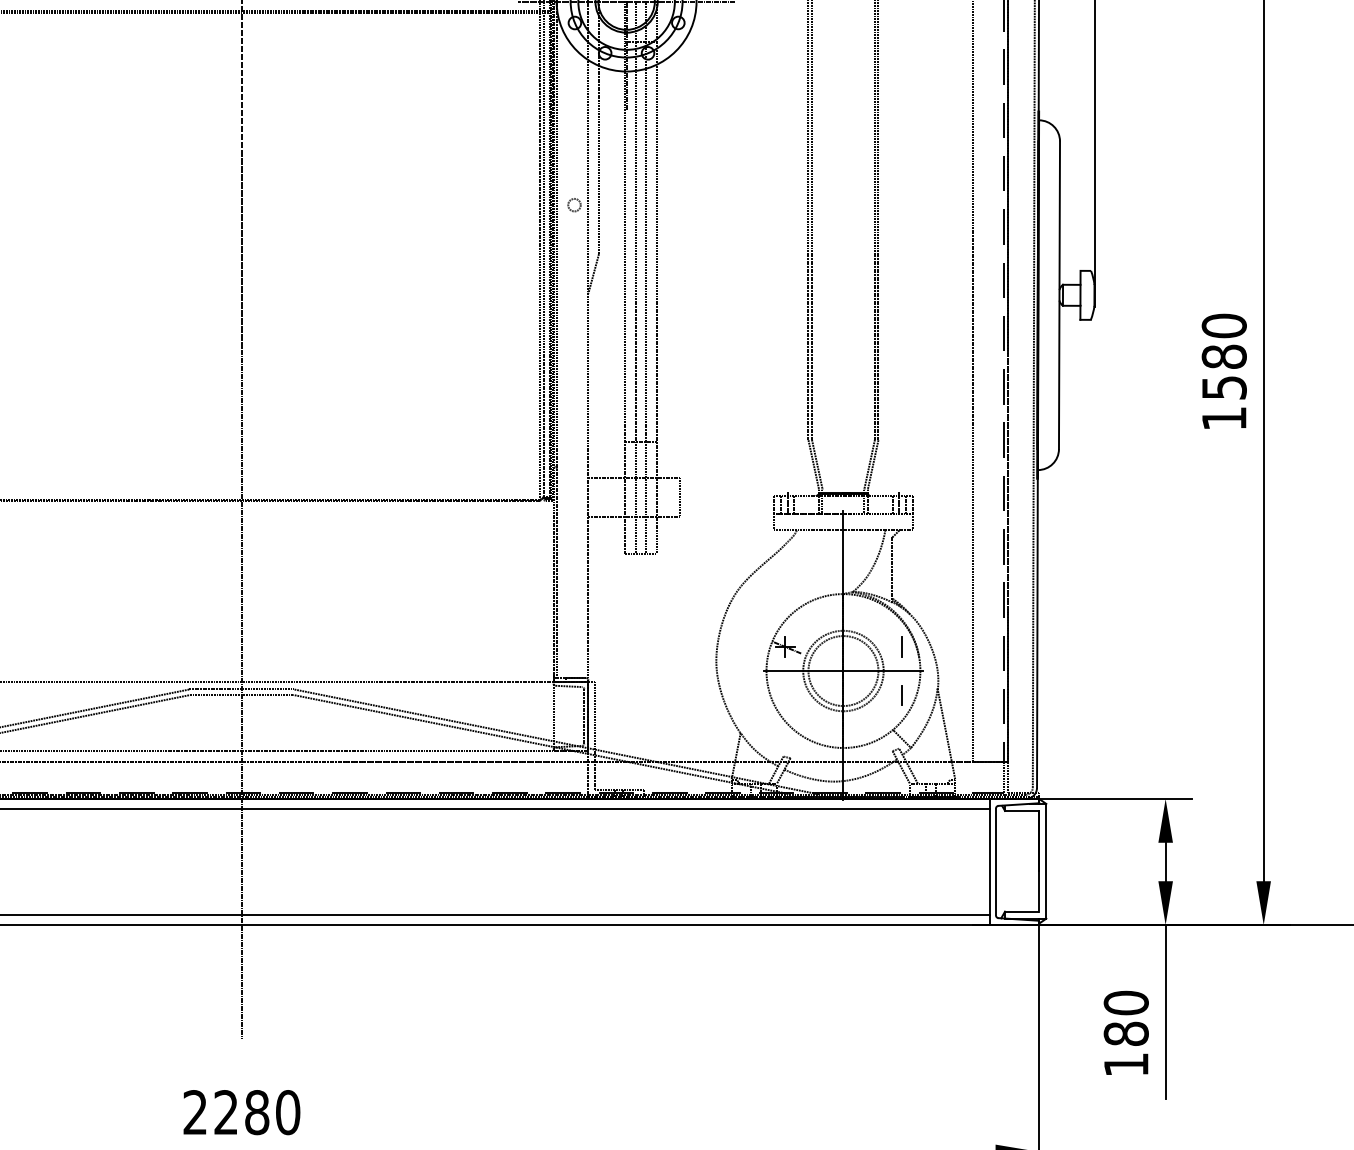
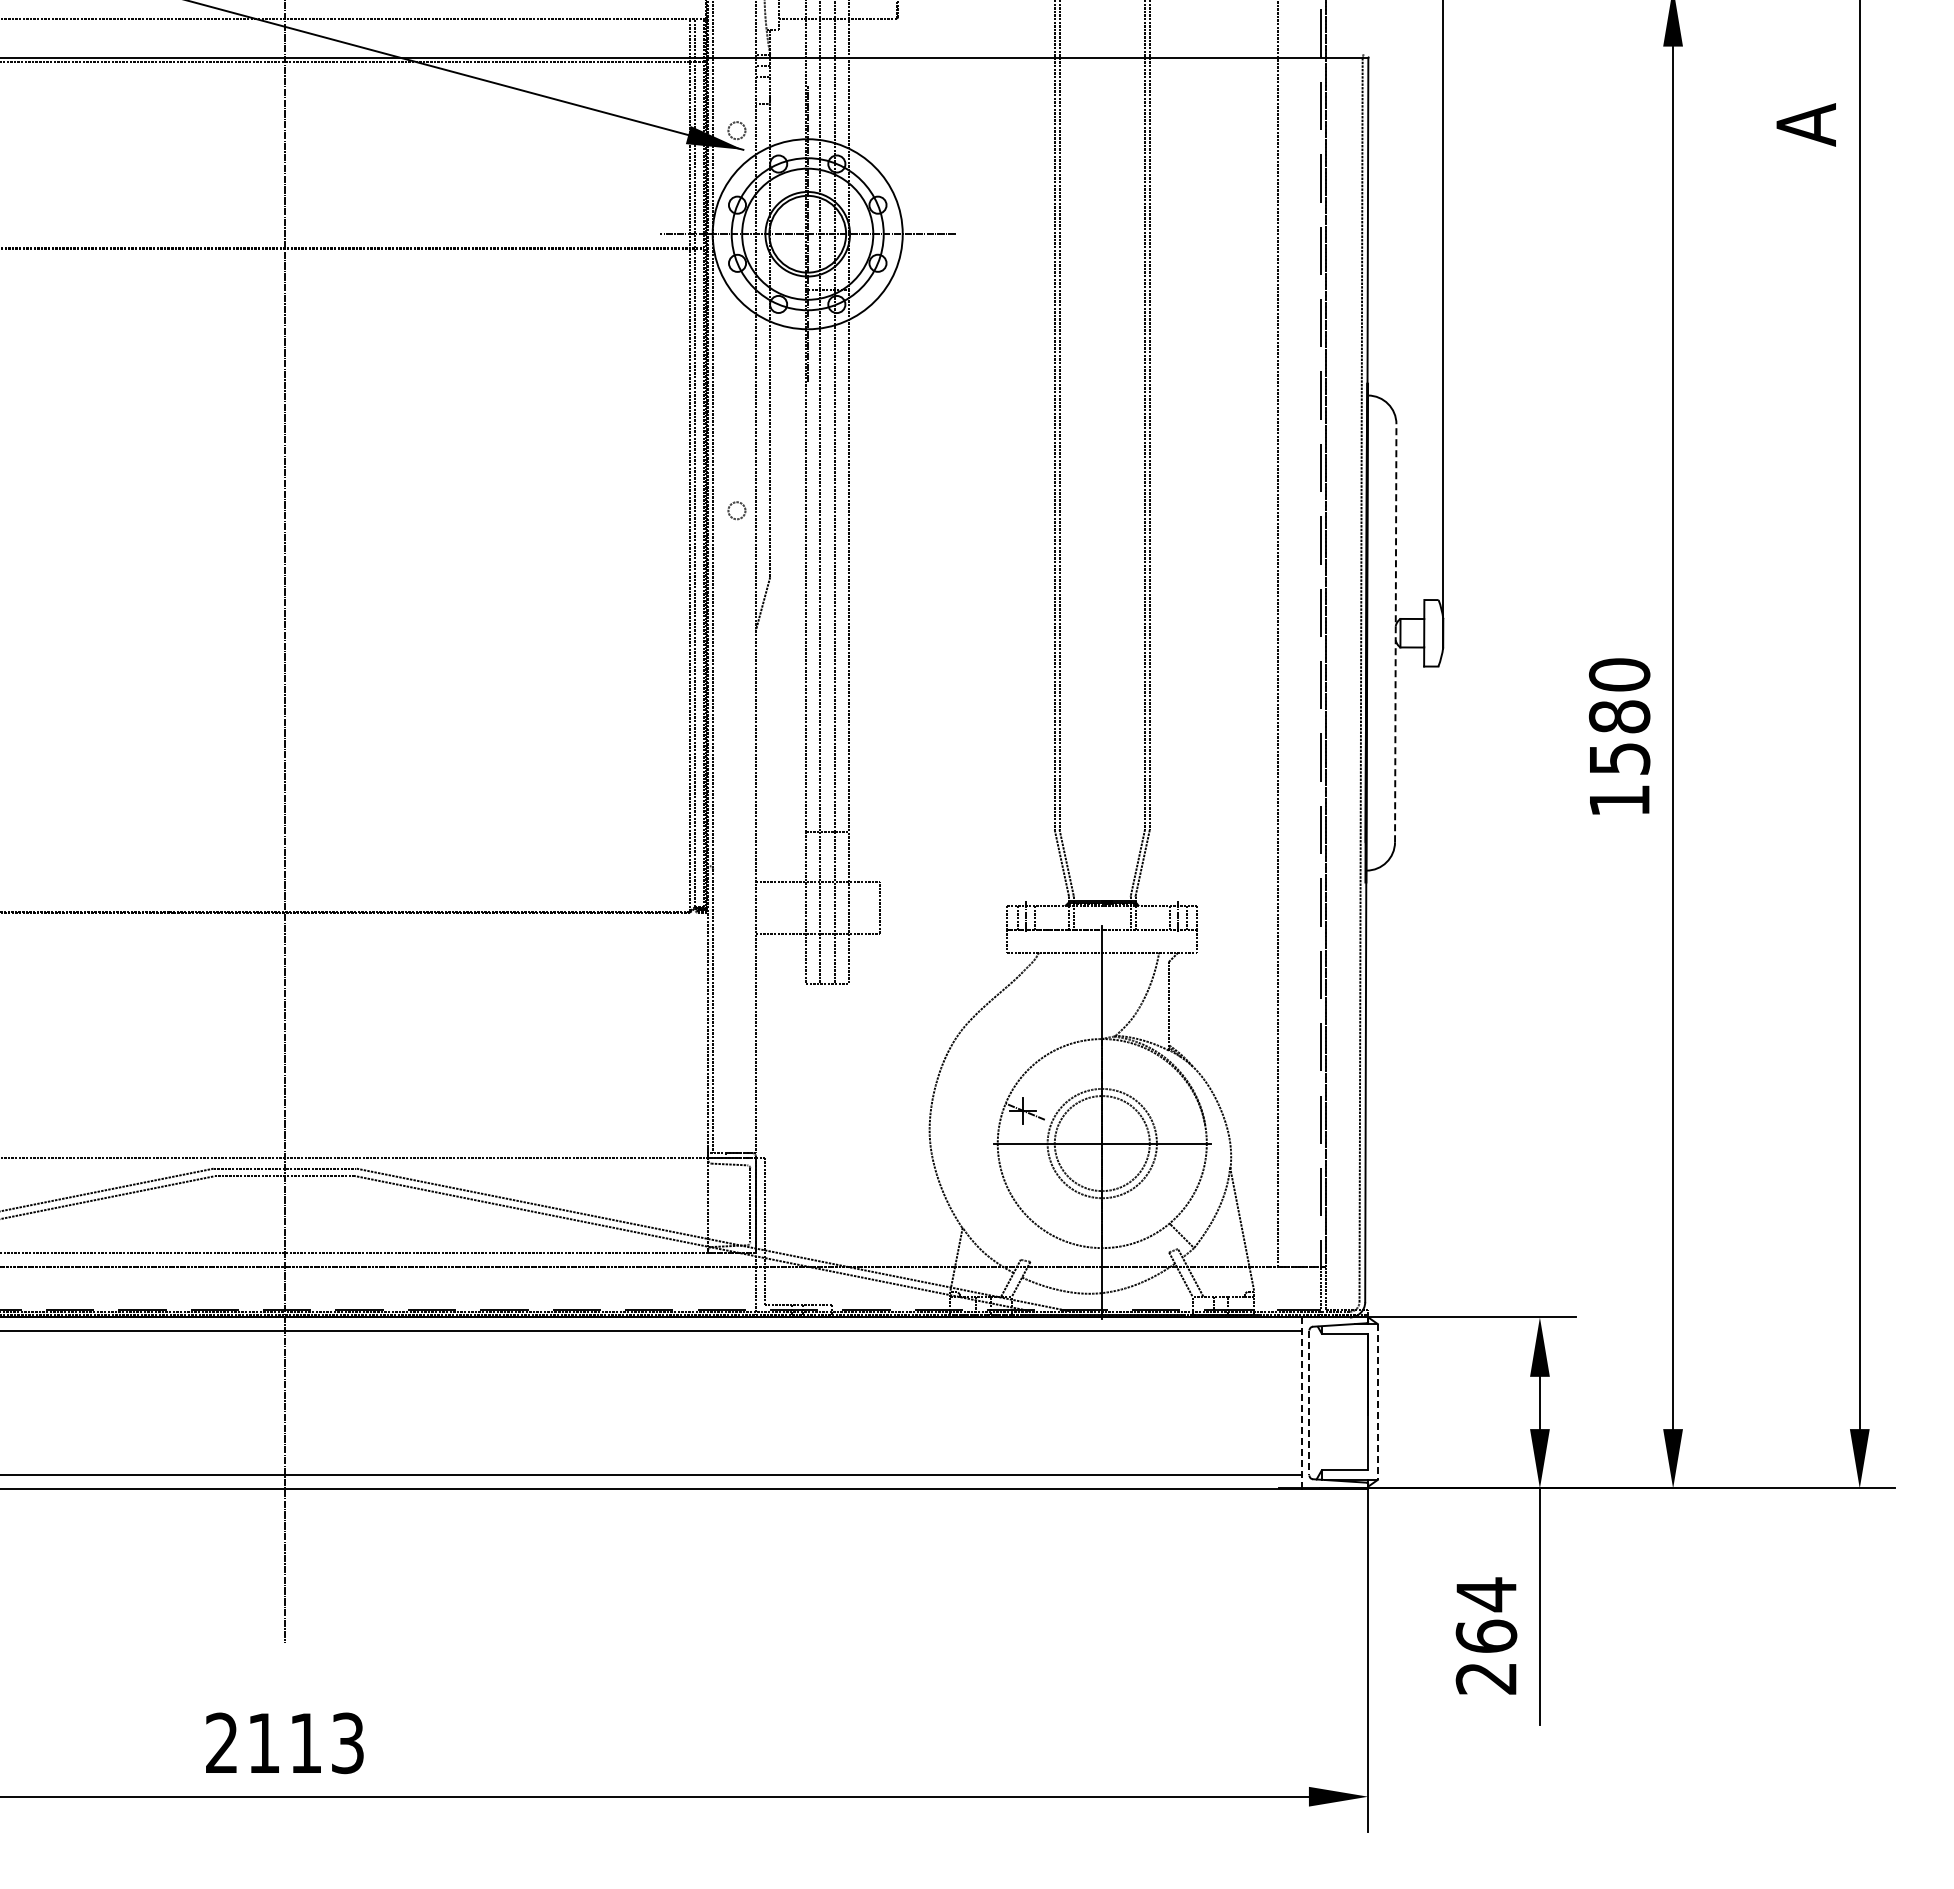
line: (1059, 294) -> (1395, 632), solid -> dashed
line: (901, 646) -> (1181, 1110), removed
line: (901, 695) -> (1181, 1176), removed
line: (990, 861) -> (1301, 1402), solid -> dashed
line: (1046, 861) -> (1377, 1402), solid -> dashed
line: (996, 862) -> (1309, 1403), solid -> dashed
text: (1126, 1033) -> (1486, 1635), 180 -> 264
text: (257, 1112) -> (306, 1743), 2280 -> 2113

